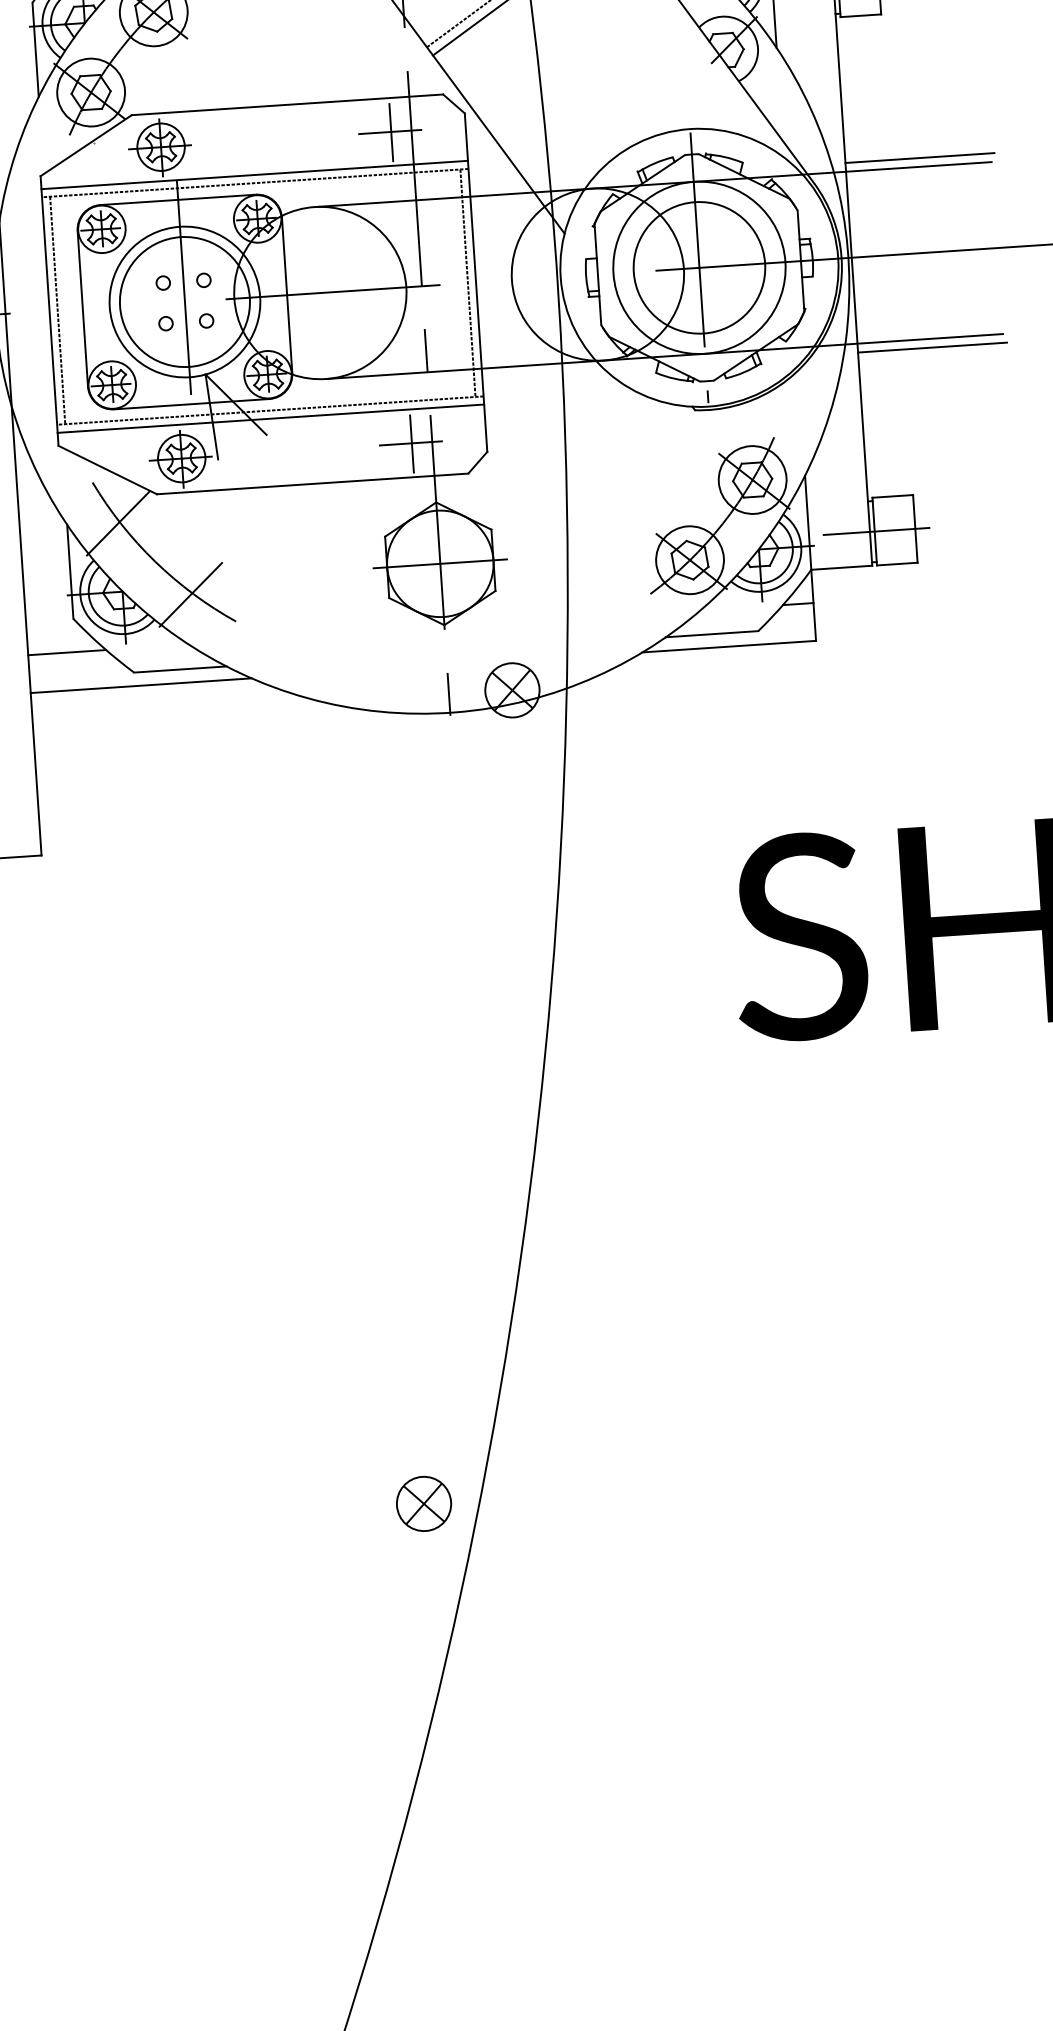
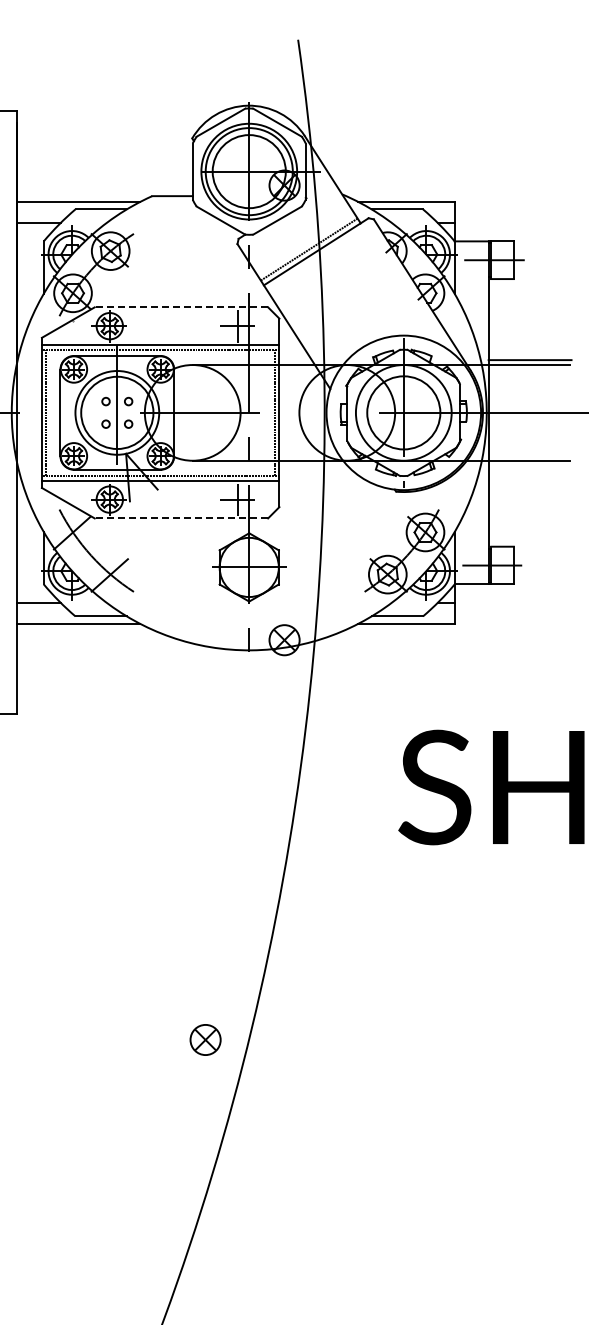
line: (287, 105) -> (181, 307), solid -> dashed
line: (931, 347) -> (529, 465), removed
line: (312, 484) -> (181, 518), solid -> dashed
part: (423, 1503) -> (205, 1039), moved

